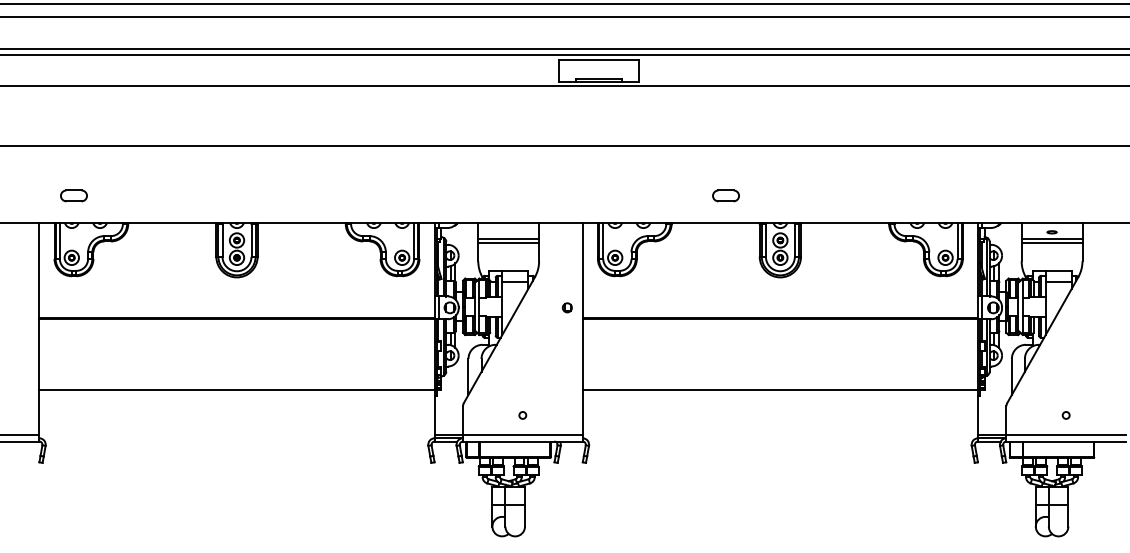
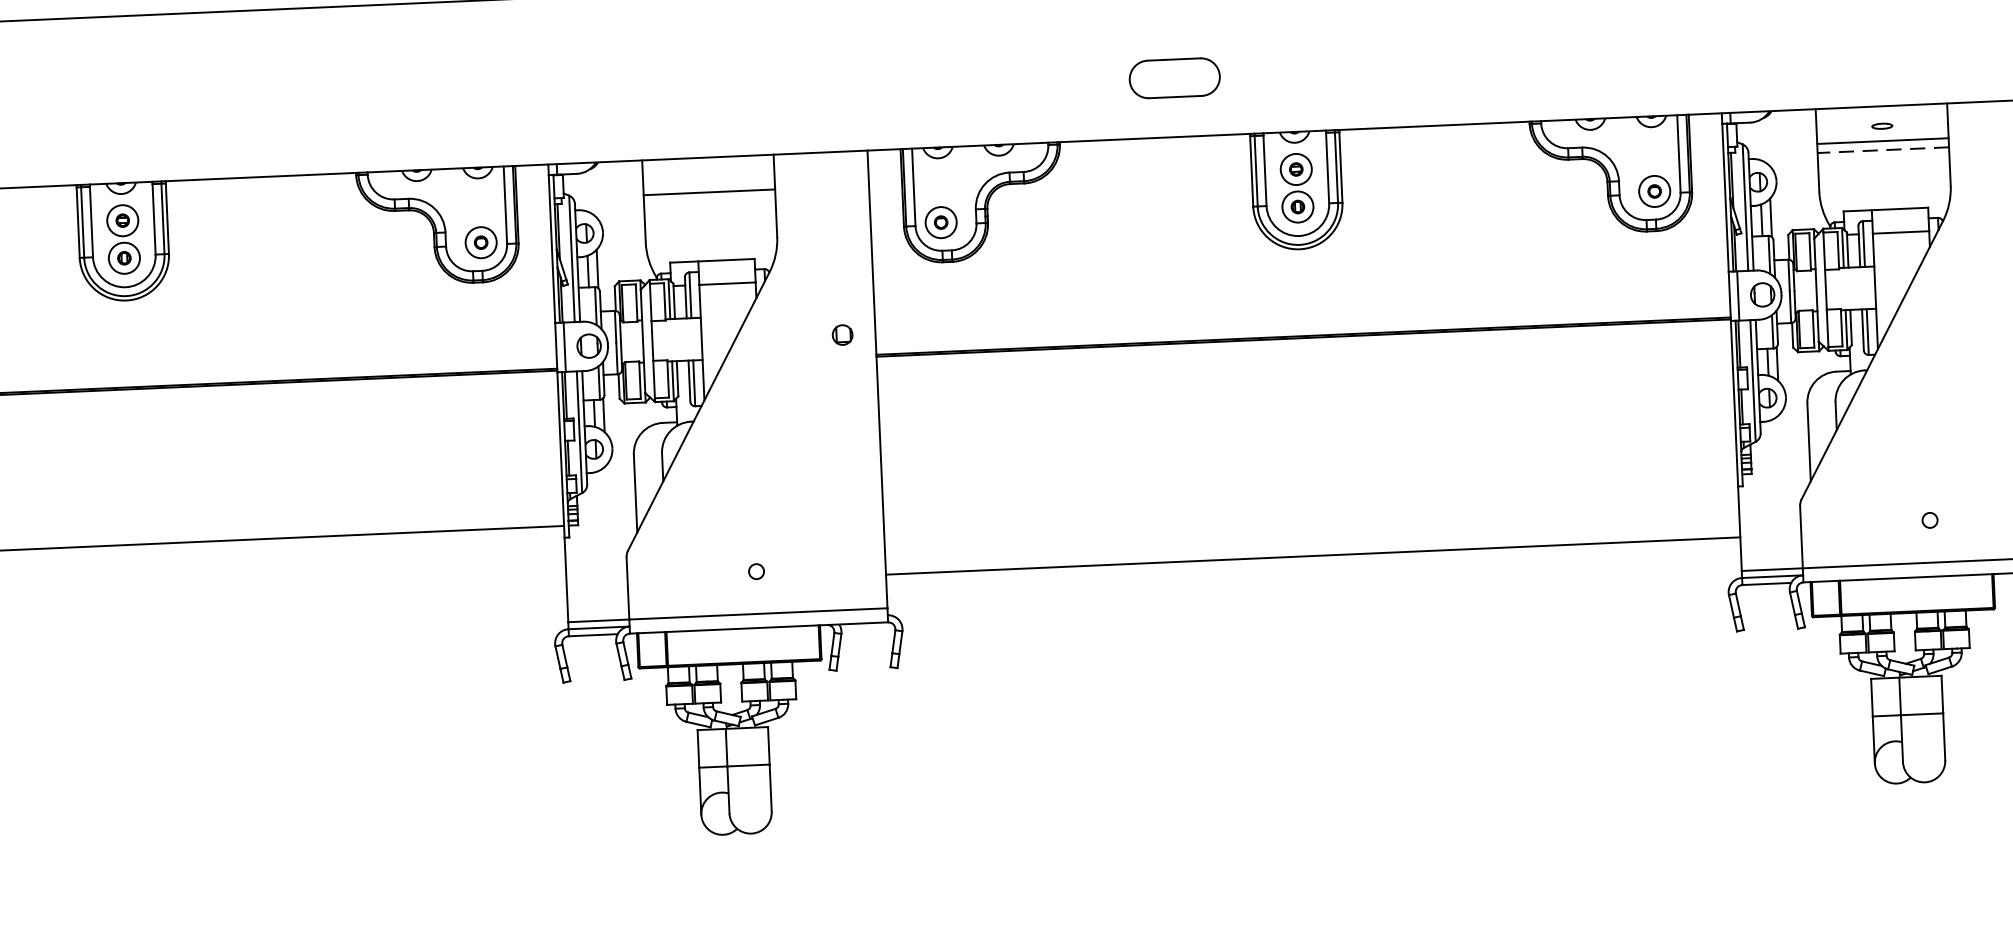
part: (725, 195) -> (1173, 77), size x1.6
line: (508, 243) -> (709, 201), removed
line: (1051, 243) -> (1882, 150), solid -> dashed
line: (780, 390) -> (1313, 556), moved

